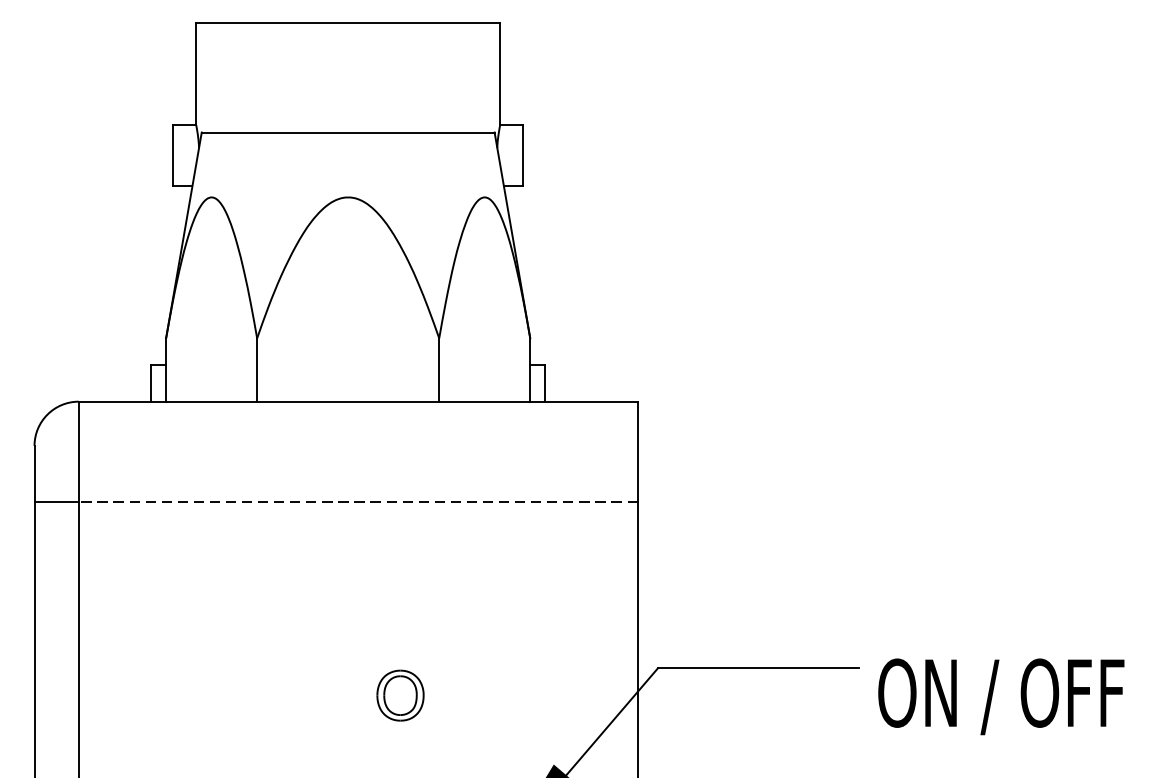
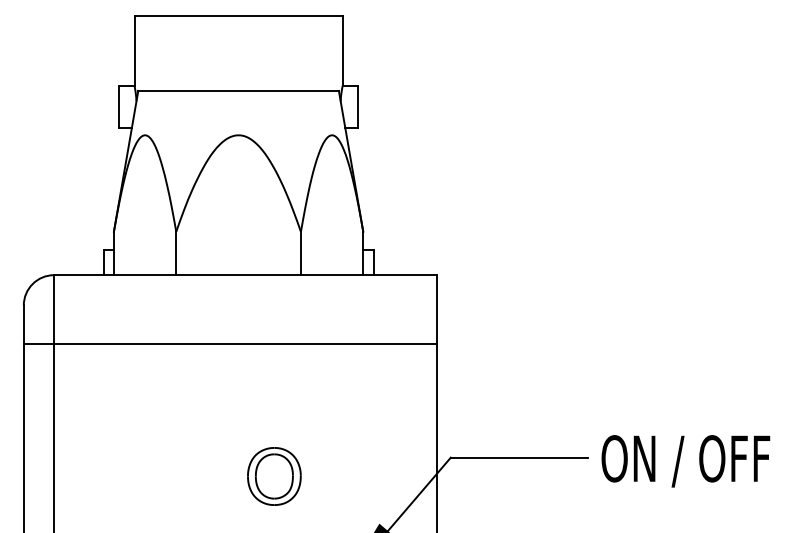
line: (356, 502) -> (244, 344), dashed -> solid
part: (400, 695) -> (274, 476), size x1.67
text: (1000, 697) -> (685, 461), moved

